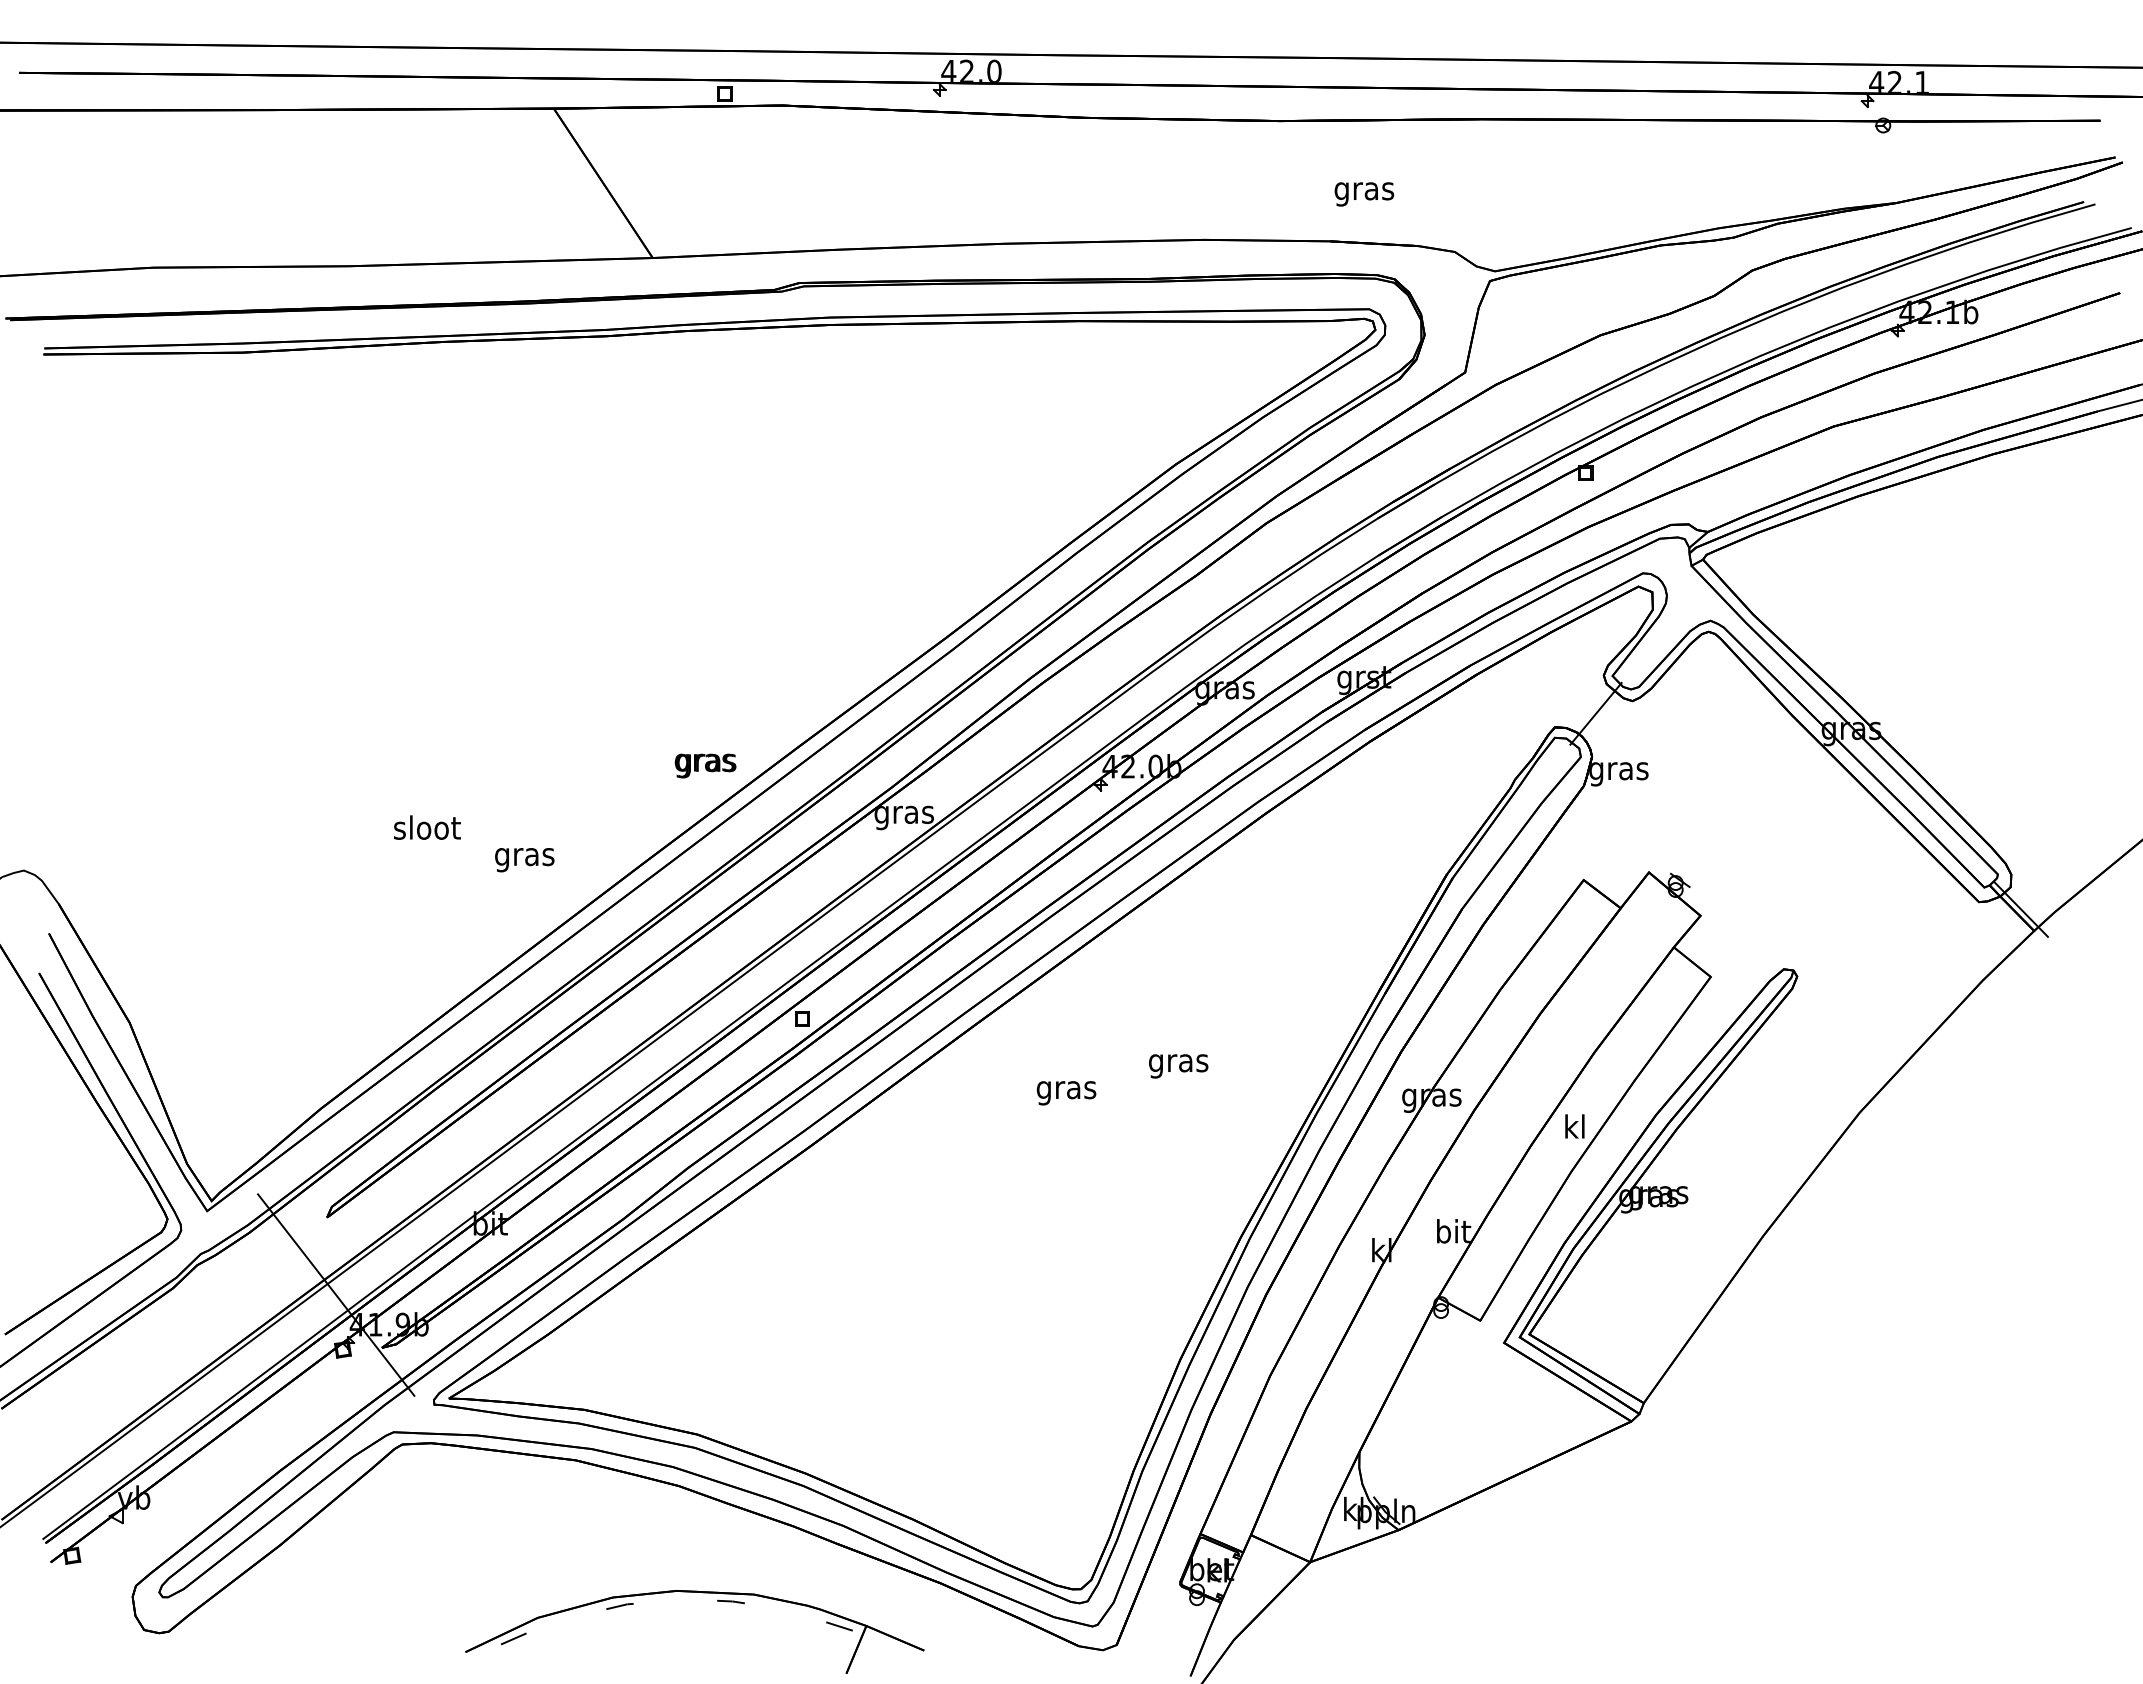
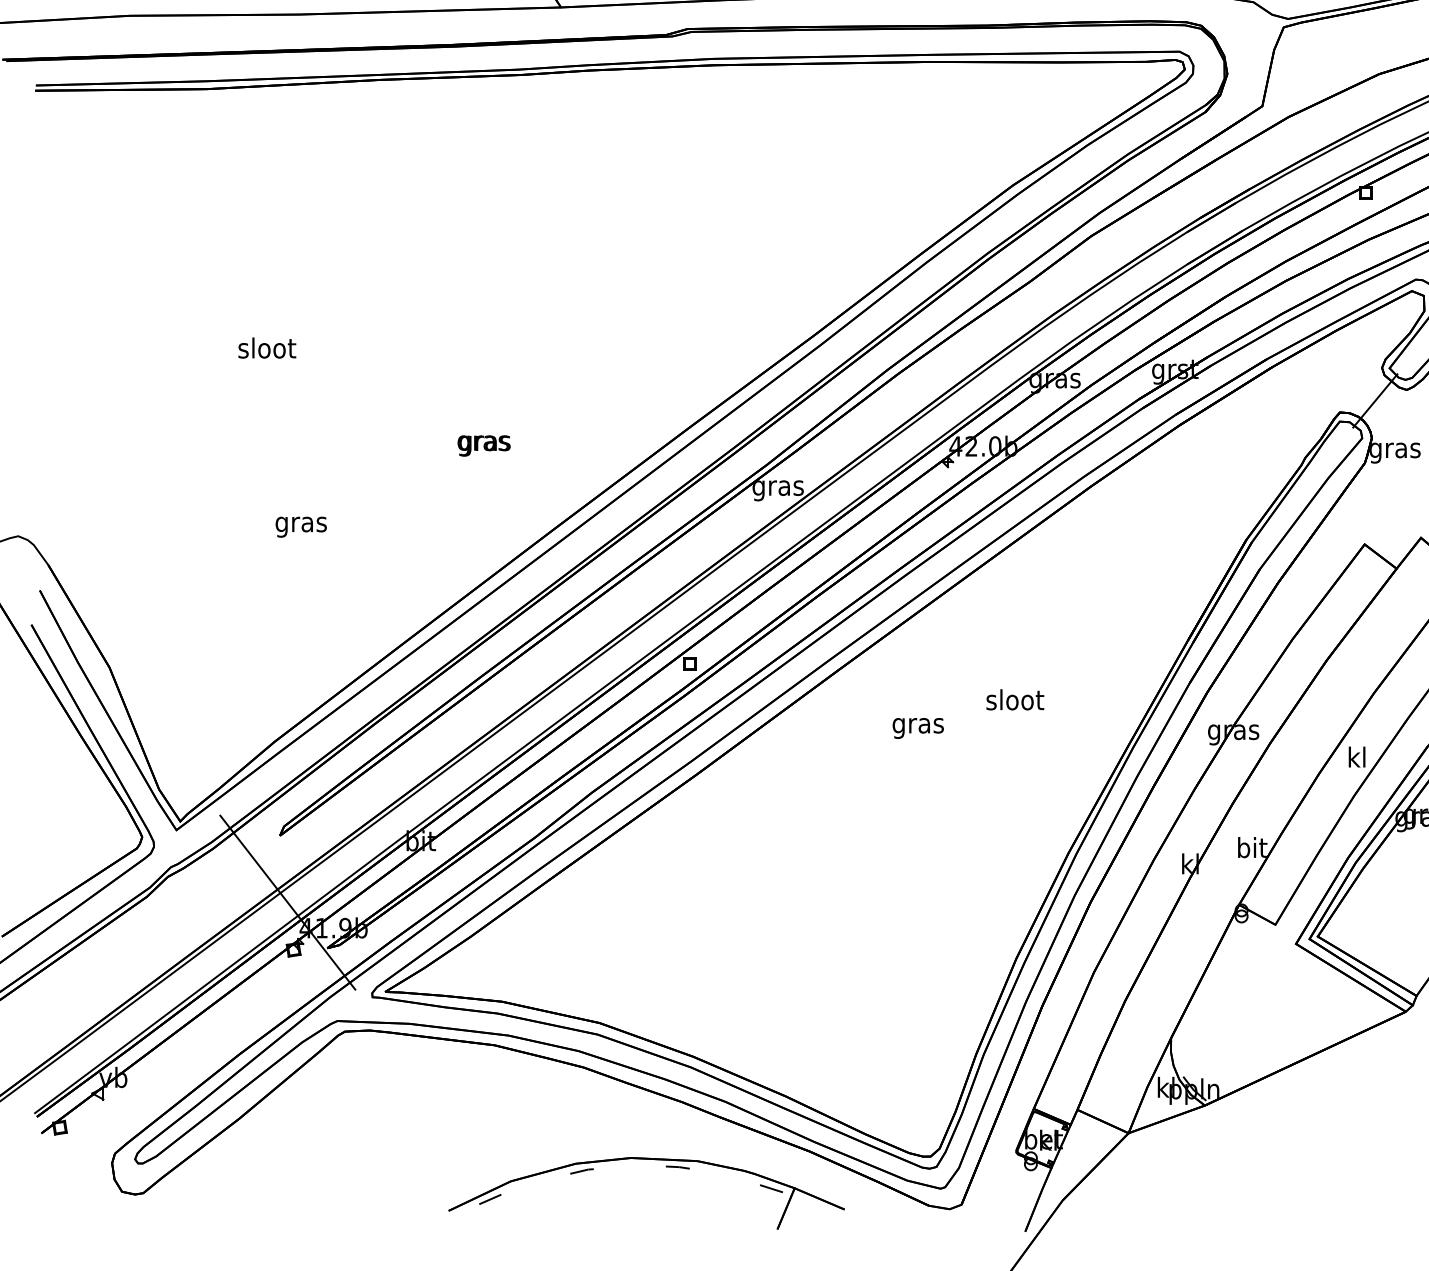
text: (705, 765) -> (484, 445), moved
text: (427, 827) -> (267, 347), moved
text: (524, 860) -> (301, 527), moved
text: (1178, 1062) -> (1014, 701), gras -> sloot
part: (717, 1601) -> (666, 1167), moved

